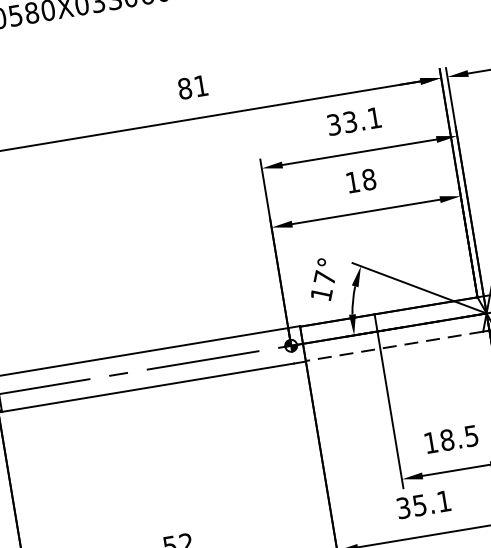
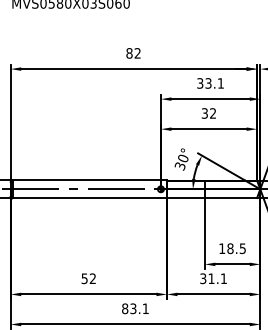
text: (200, 86) -> (137, 53), 81 -> 82
text: (360, 181) -> (208, 113), 18 -> 32
text: (322, 286) -> (181, 162), 17° -> 30°
line: (393, 345) -> (211, 197), dashed -> solid
text: (419, 504) -> (211, 278), 35.1 -> 31.1

